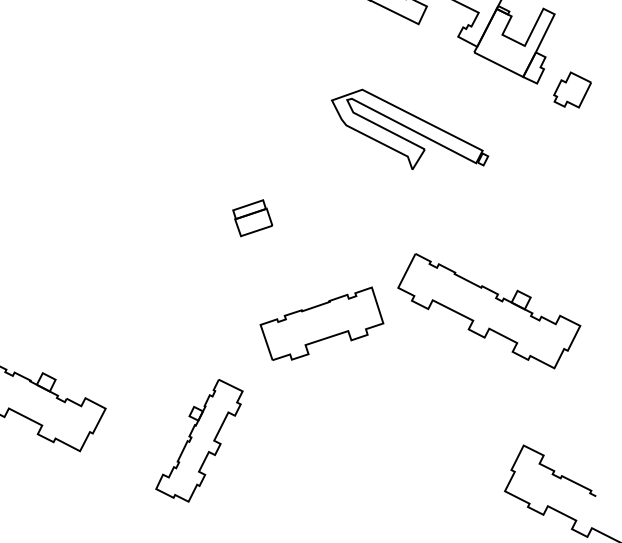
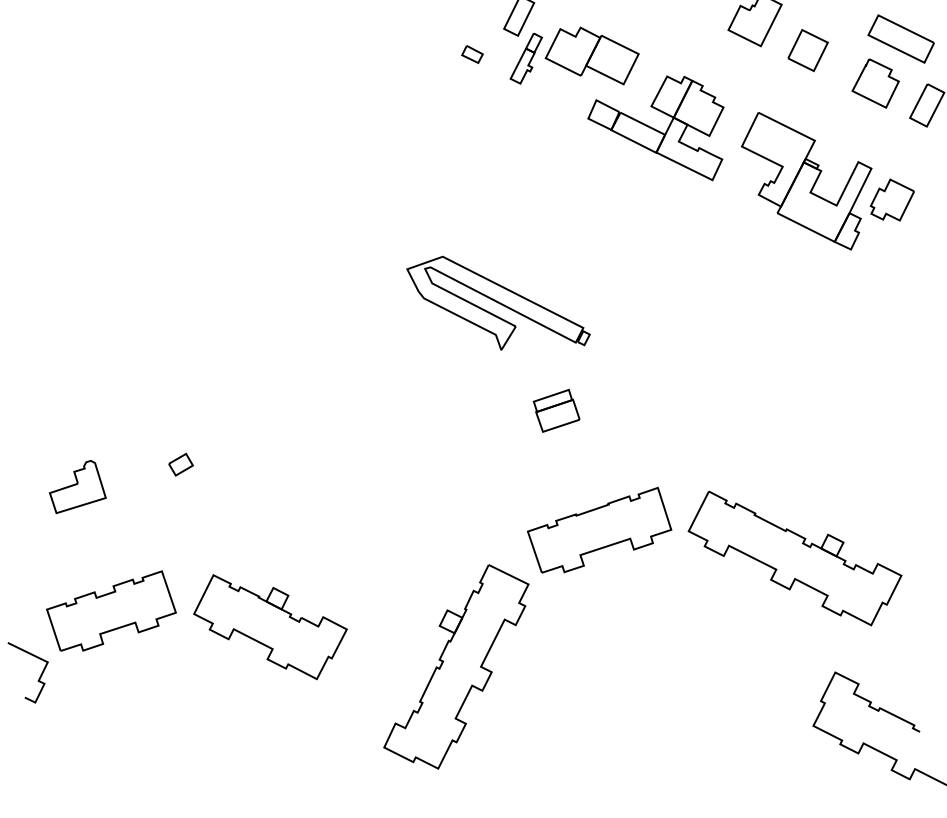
part: (571, 89) -> (891, 199), moved
part: (410, 128) -> (498, 302), moved
part: (252, 217) -> (556, 410), moved
part: (488, 311) -> (794, 558), moved
part: (199, 440) -> (456, 666), size x1.43

